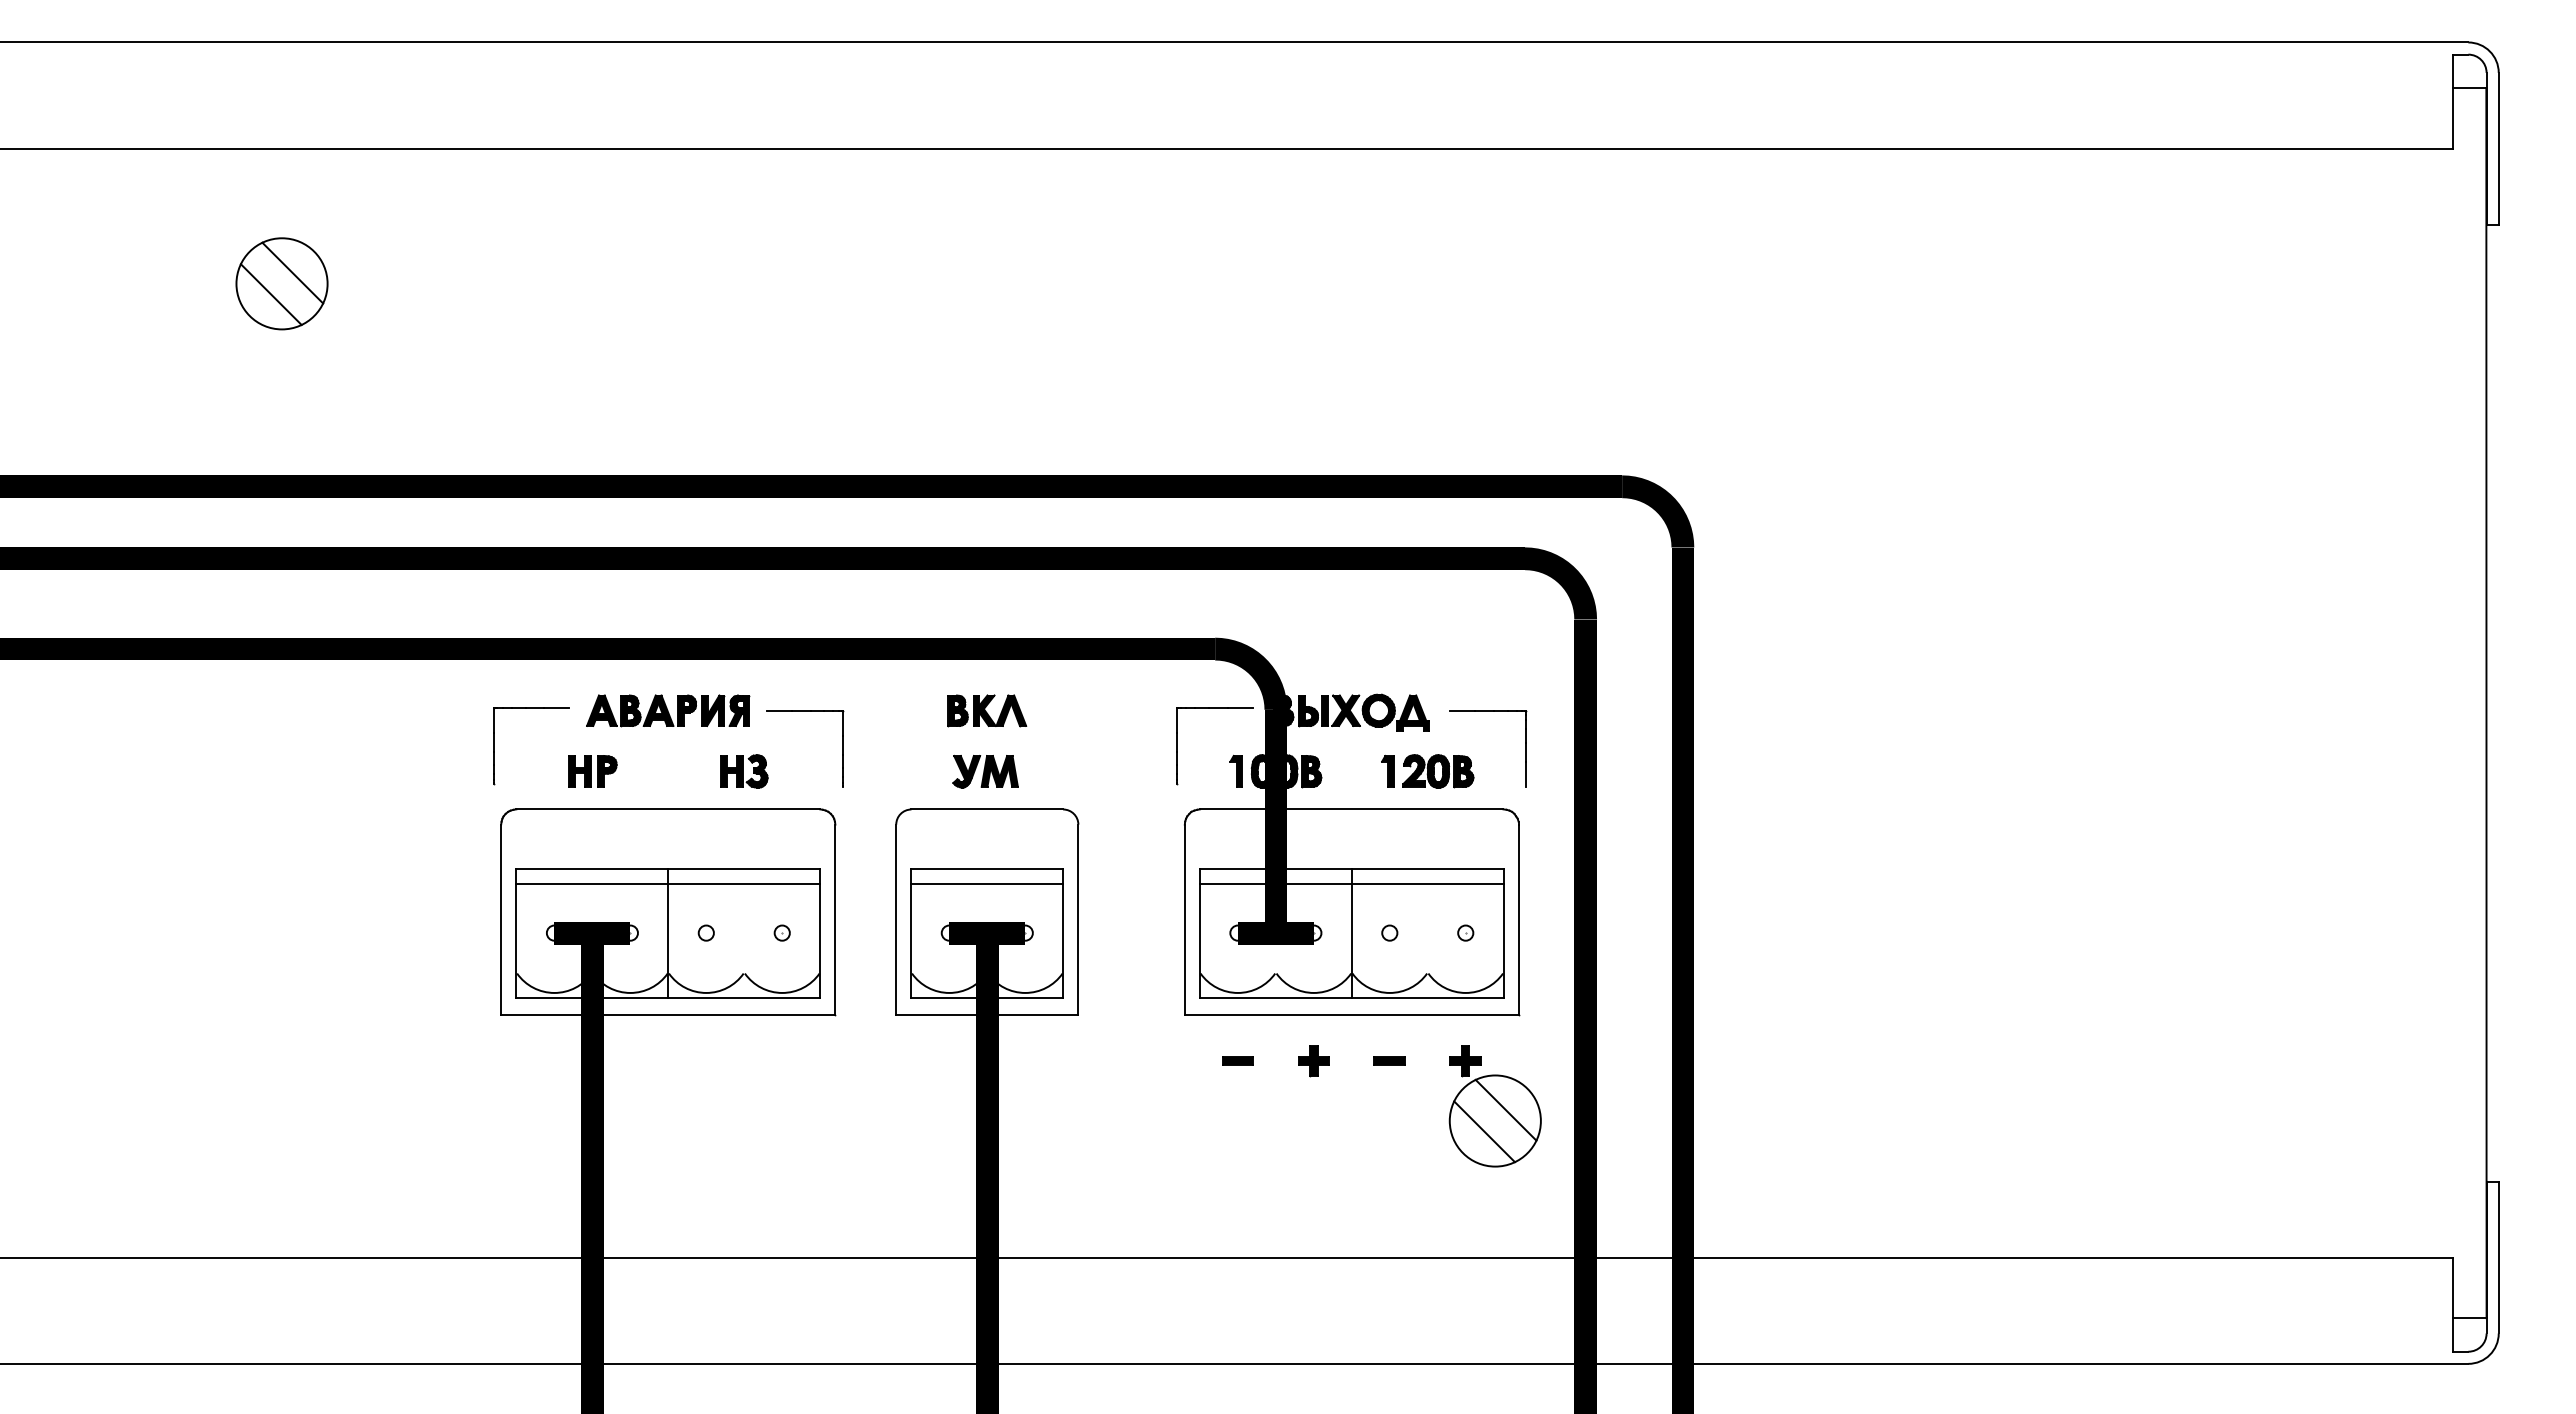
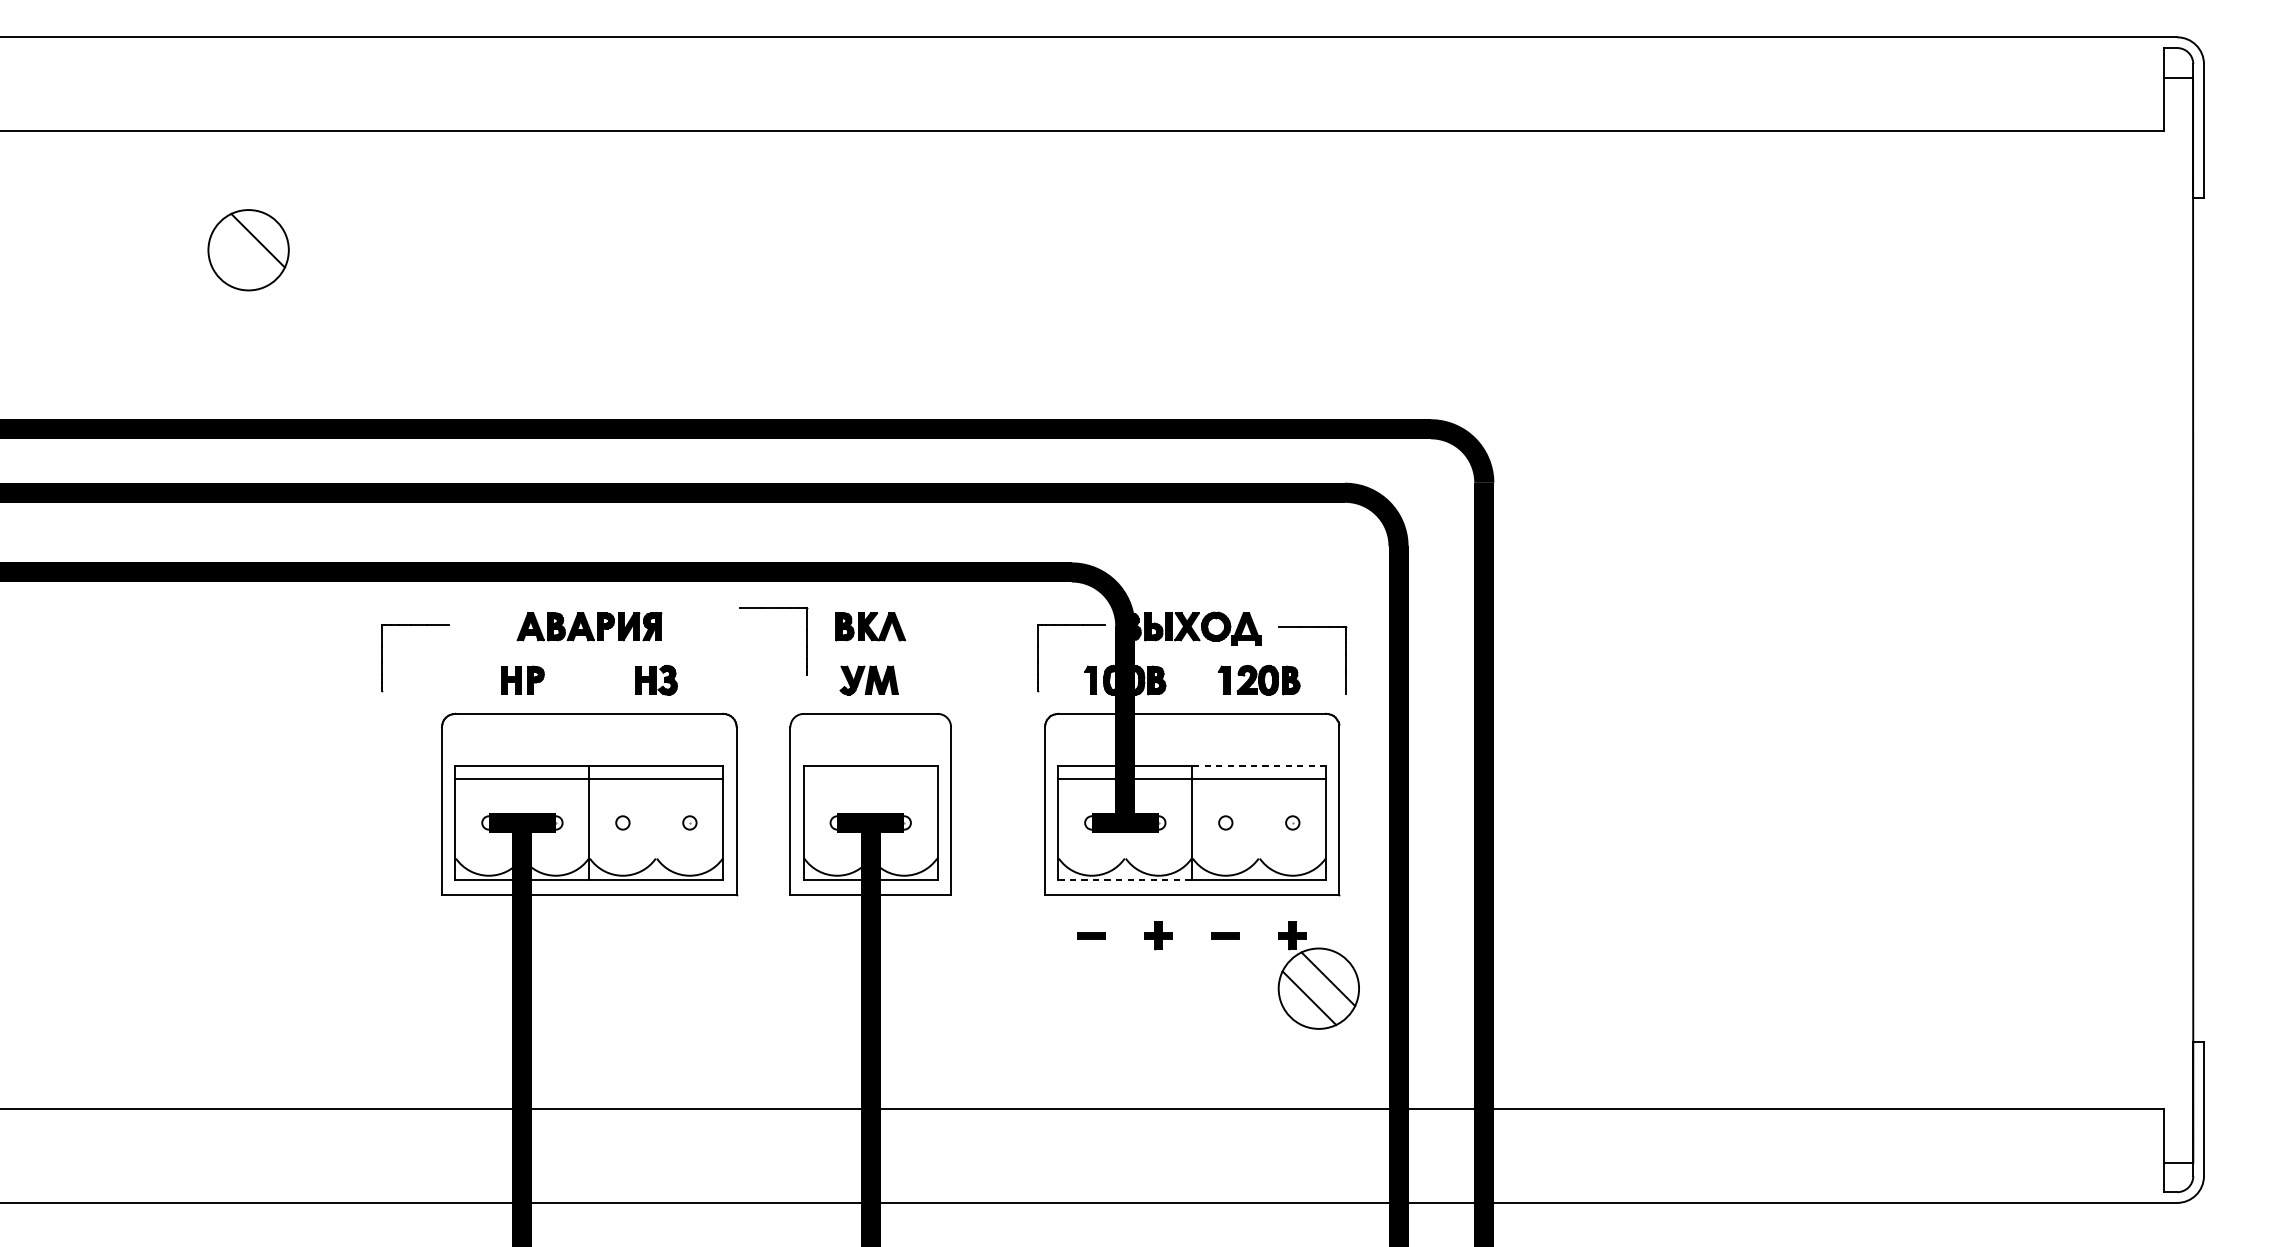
line: (270, 294) -> (238, 259), removed
part: (805, 711) -> (773, 608), moved
part: (494, 746) -> (383, 658), moved
line: (1427, 868) -> (1259, 765), solid -> dashed
line: (987, 883) -> (870, 779), removed
line: (1275, 997) -> (1124, 879), solid -> dashed

